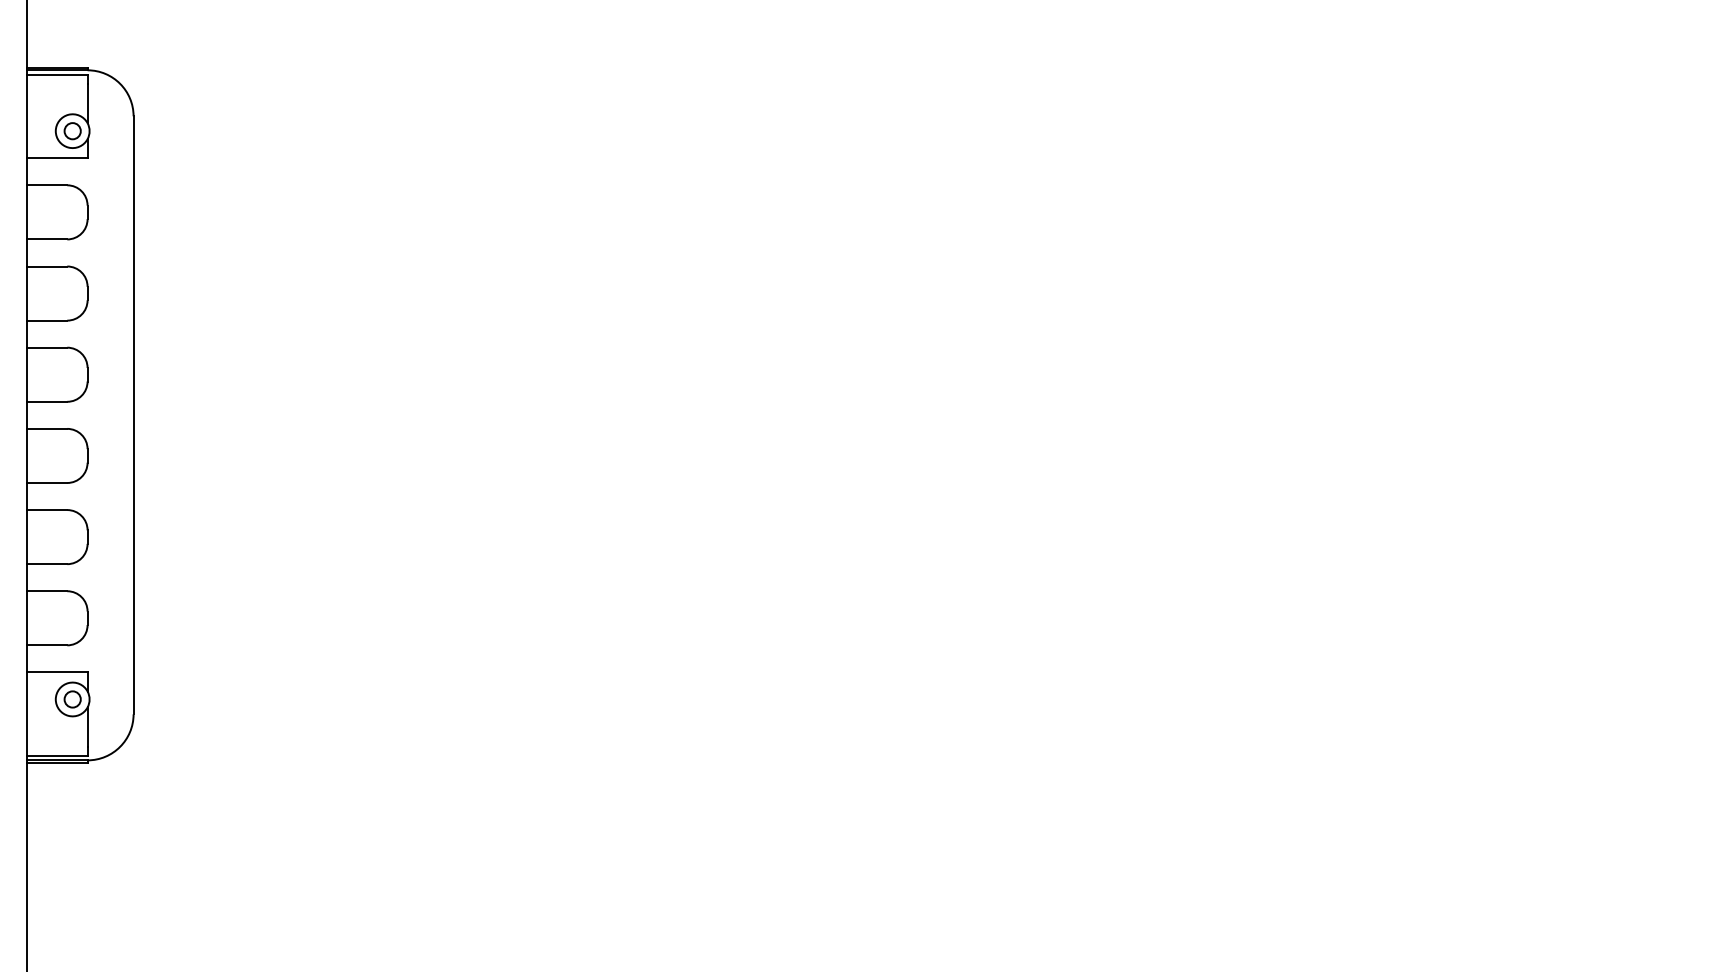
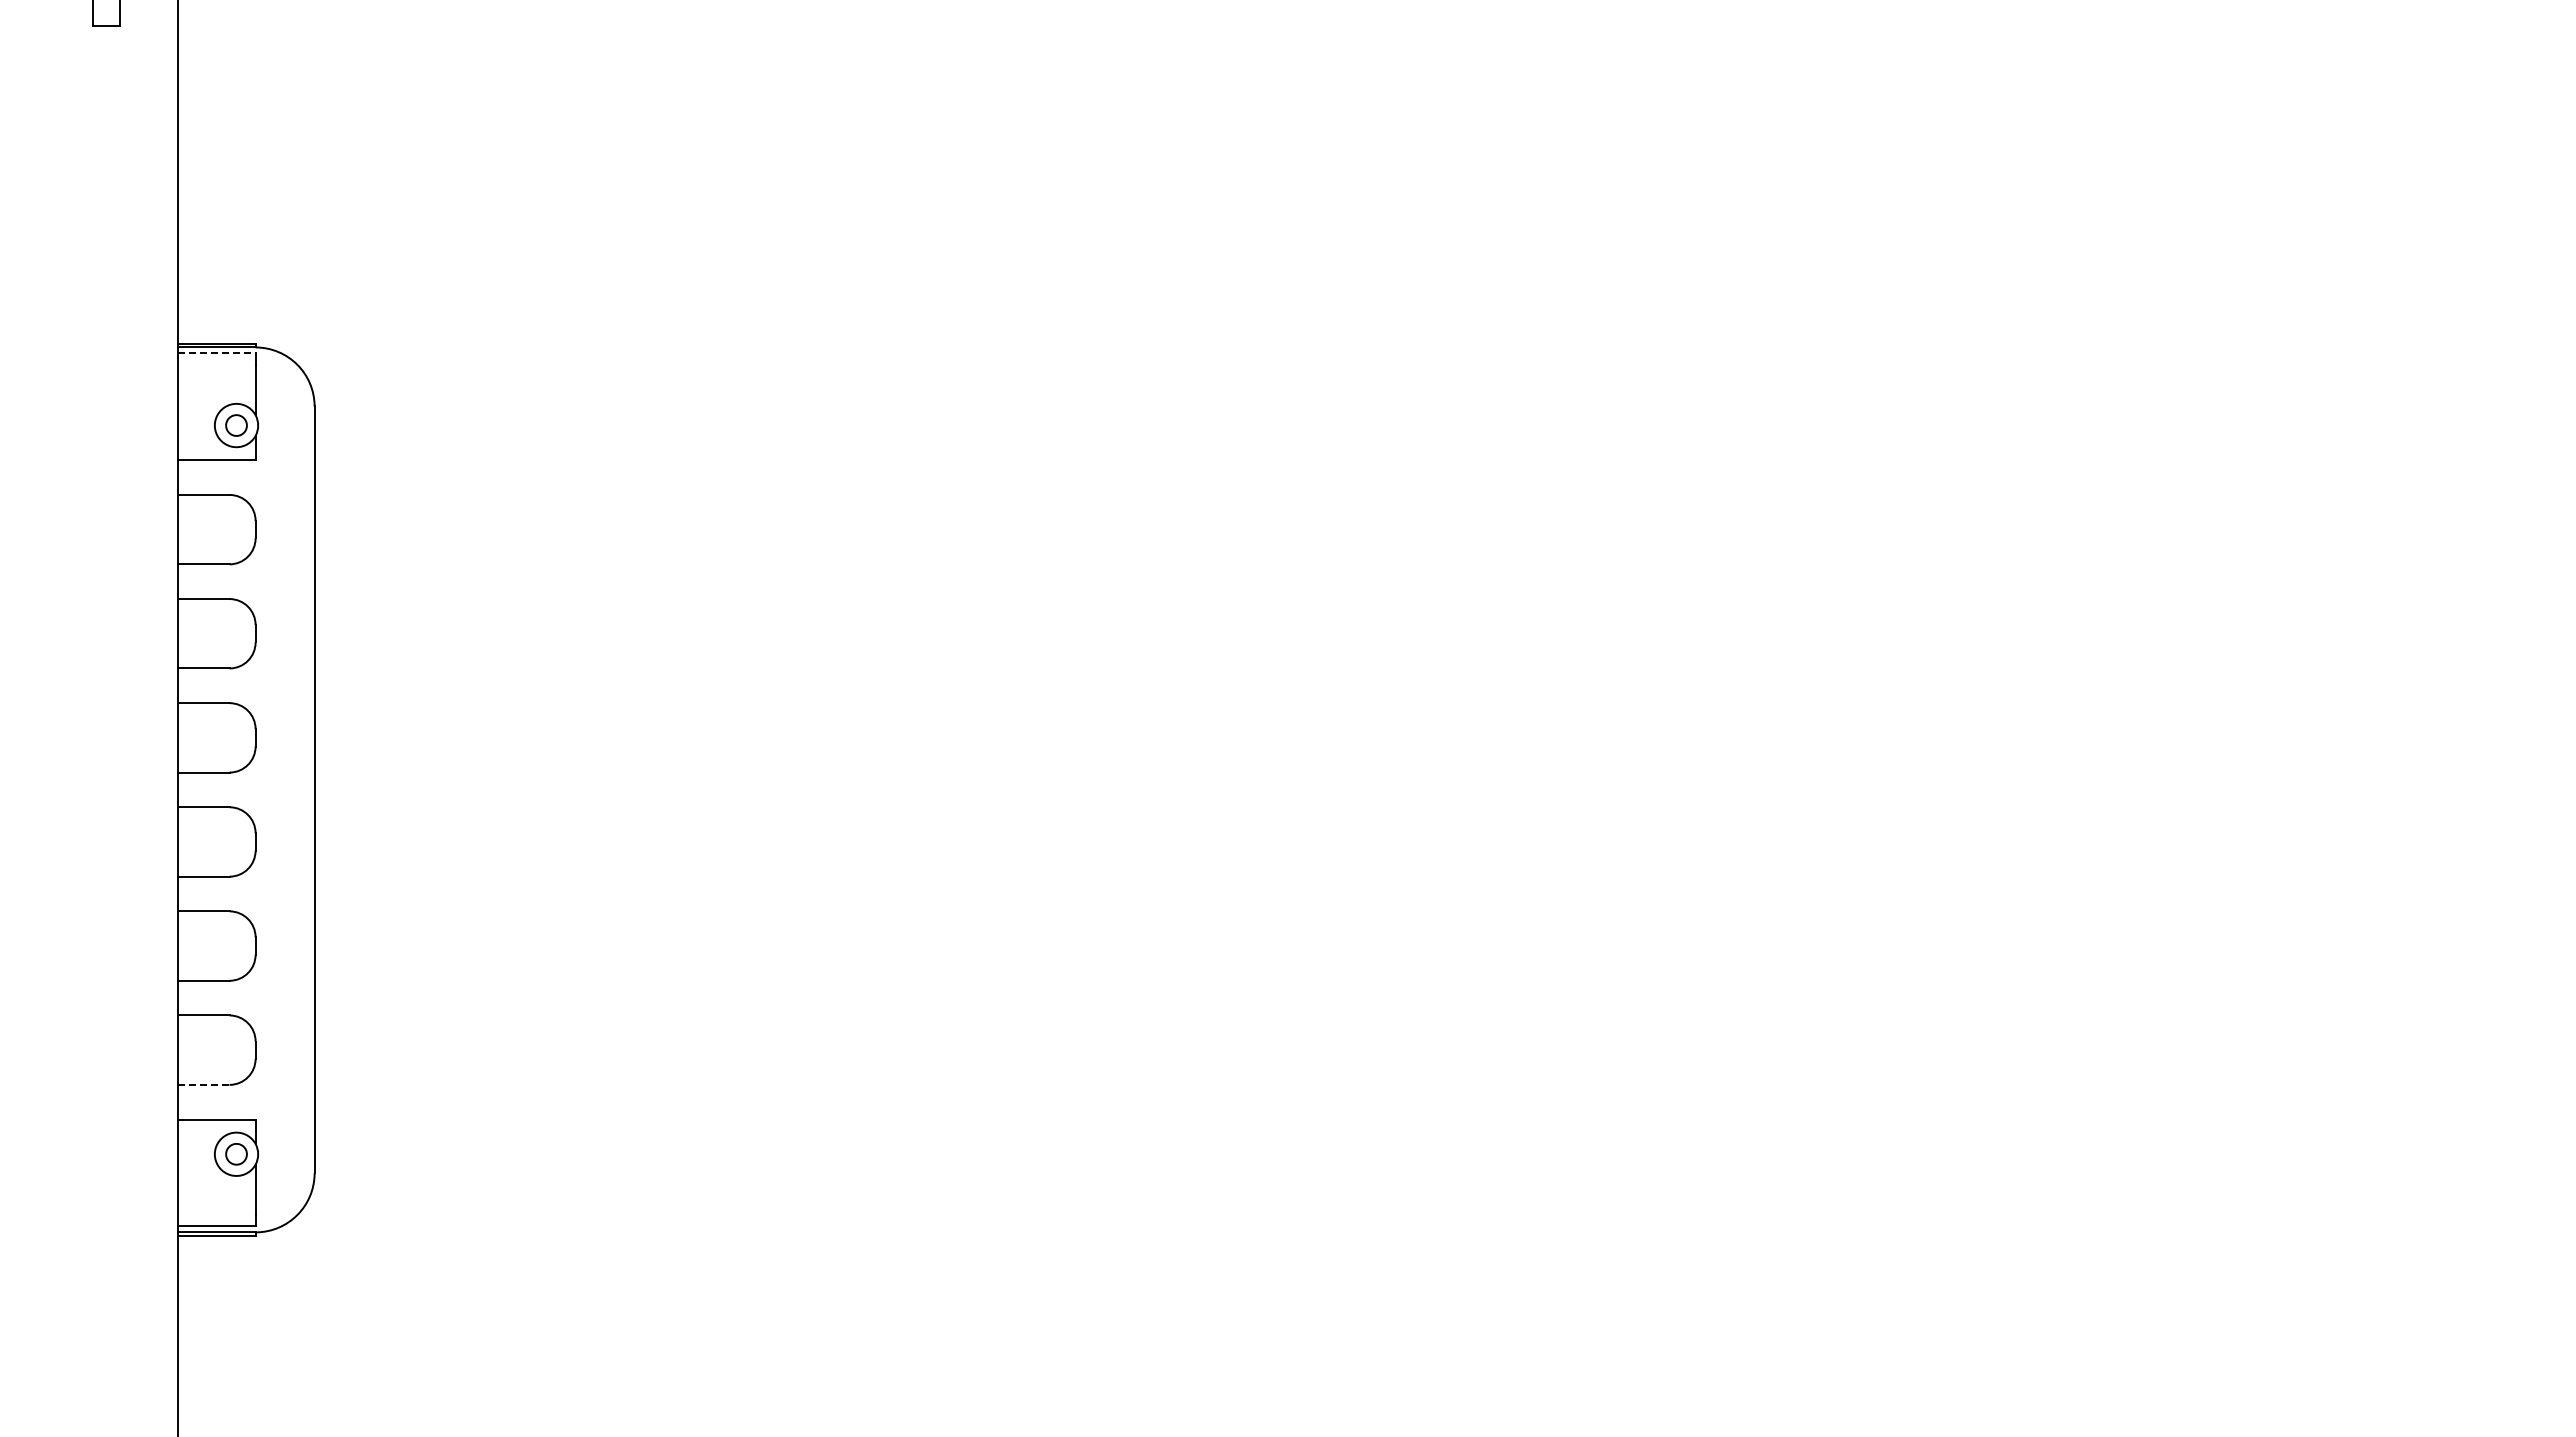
line: (57, 75) -> (217, 353), solid -> dashed
line: (47, 645) -> (204, 1084), solid -> dashed

